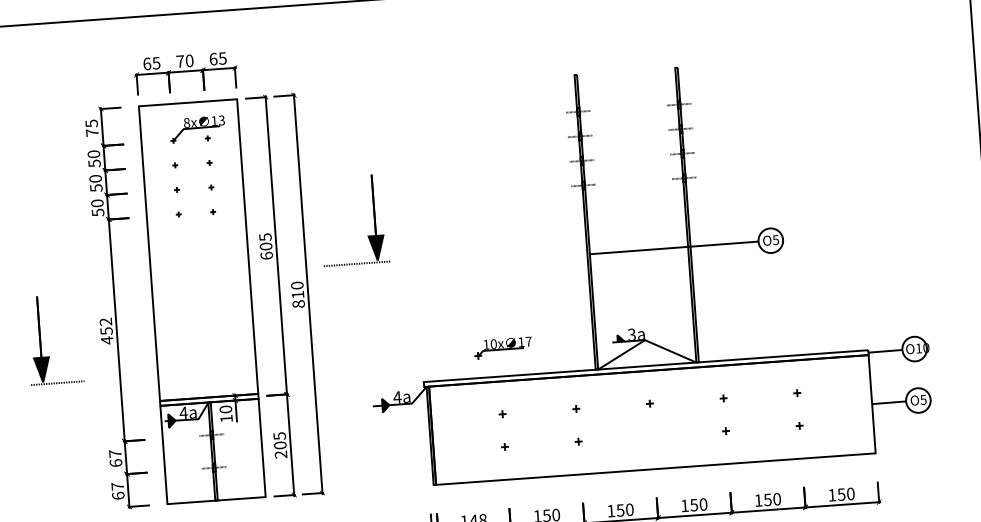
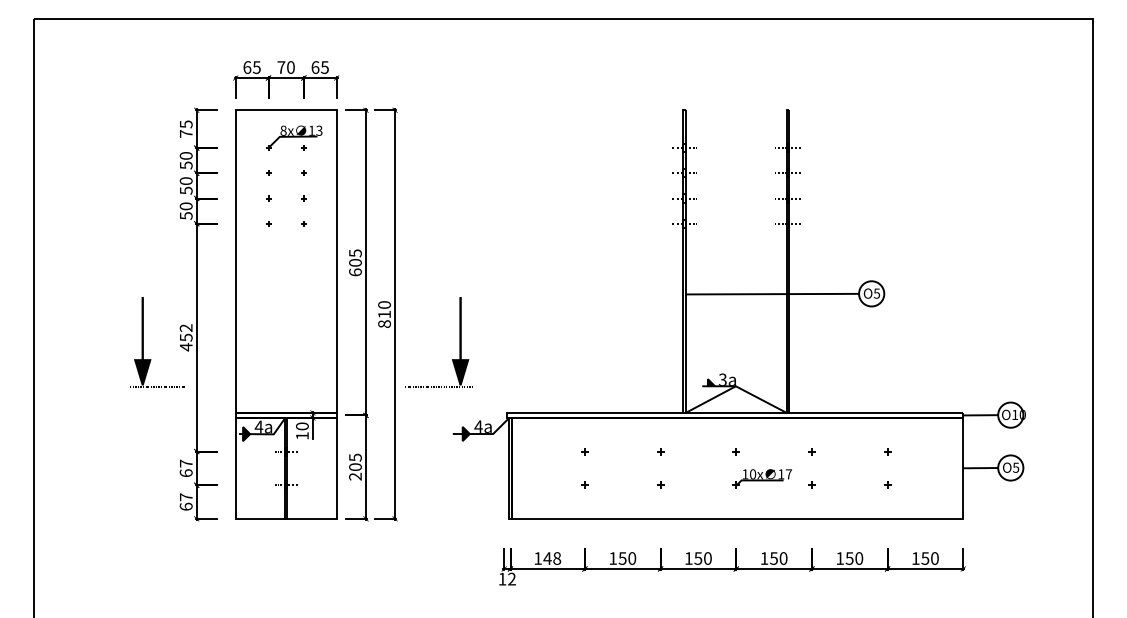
part: (373, 218) -> (459, 342), moved
part: (40, 340) -> (143, 342), moved
part: (502, 347) -> (761, 478), moved

